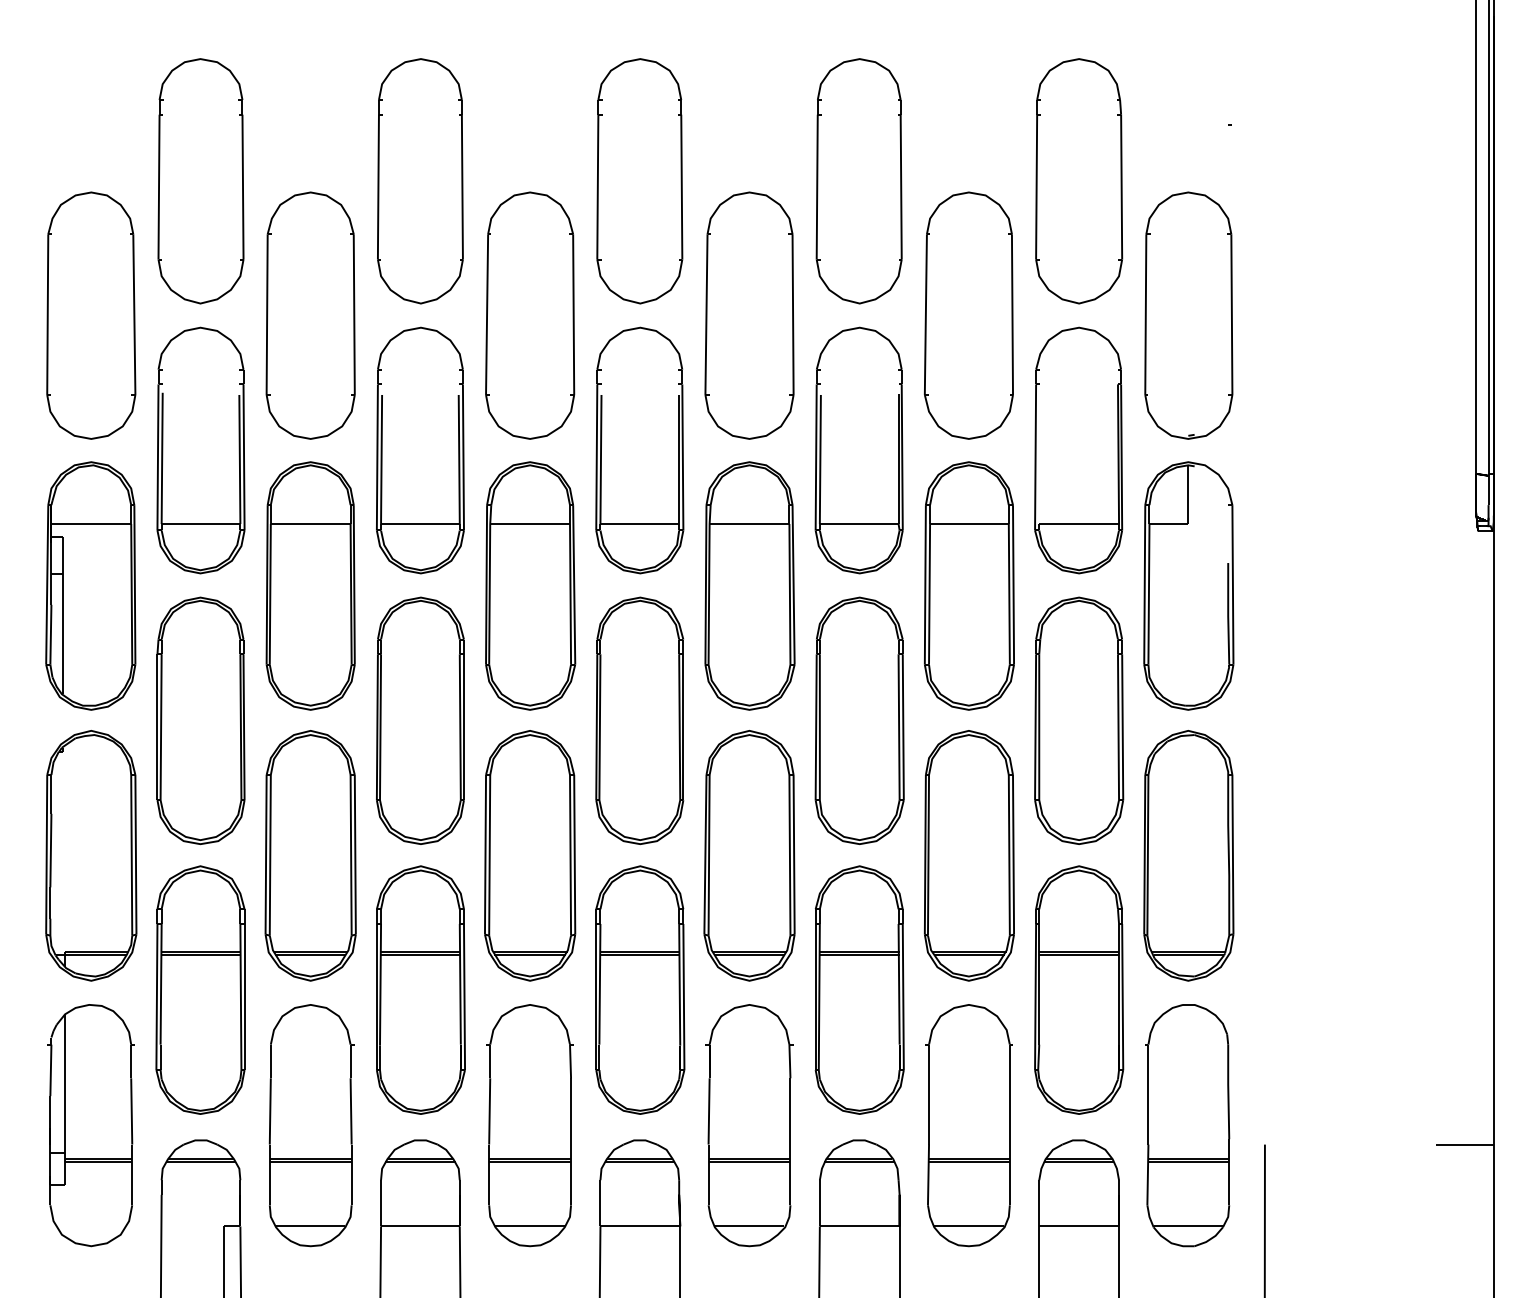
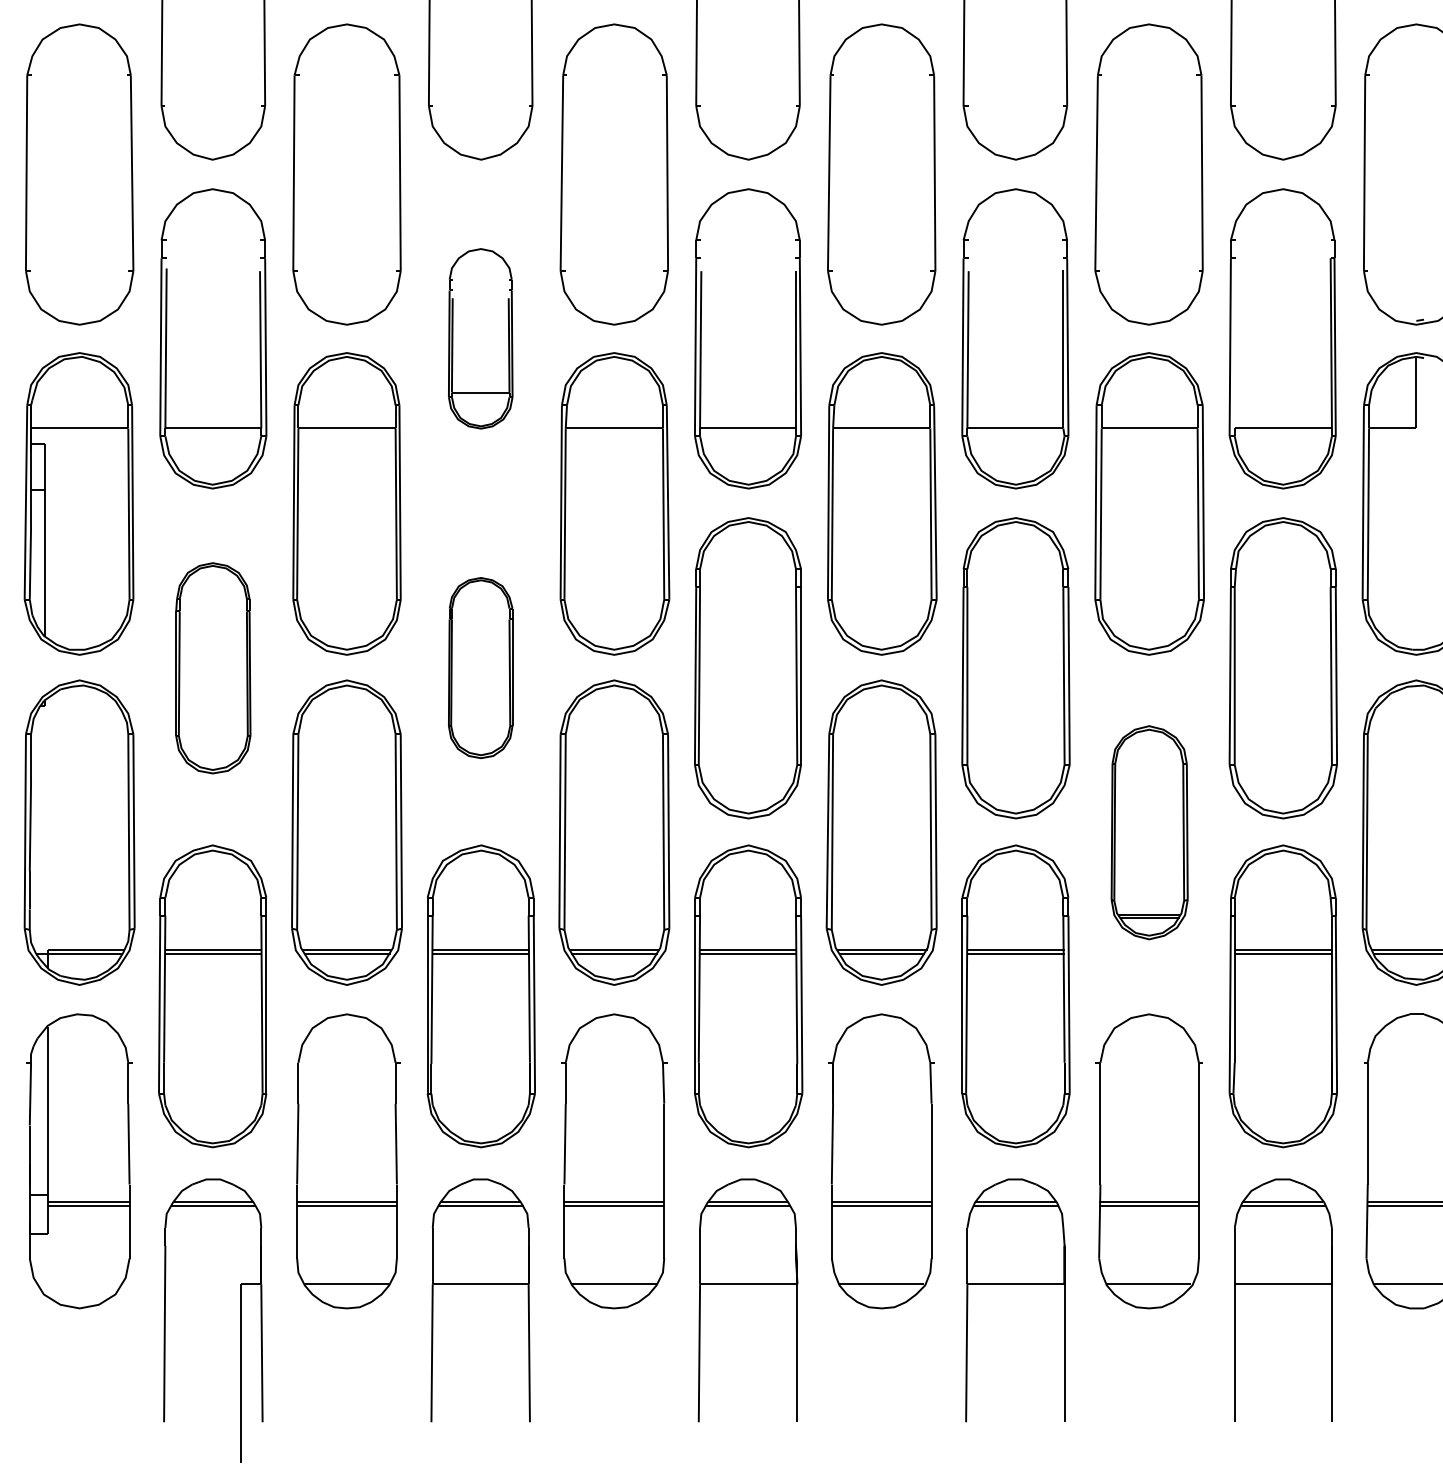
part: (420, 450) -> (480, 338), size x0.6
part: (200, 720) -> (212, 667), size x0.7
part: (420, 720) -> (480, 667), size x0.6
part: (969, 855) -> (1149, 832), size x0.7

